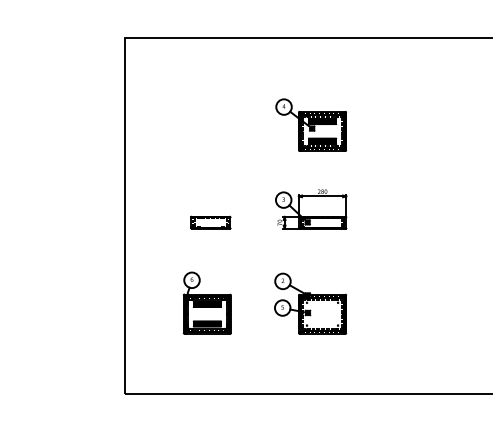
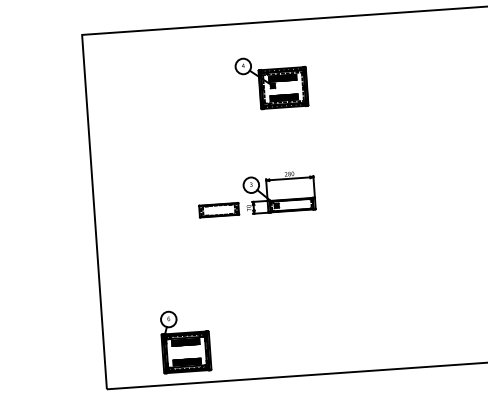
part: (311, 124) -> (271, 81), moved
part: (210, 222) -> (218, 209), moved
part: (206, 302) -> (184, 340), moved
part: (310, 303) -> (285, 286), removed

